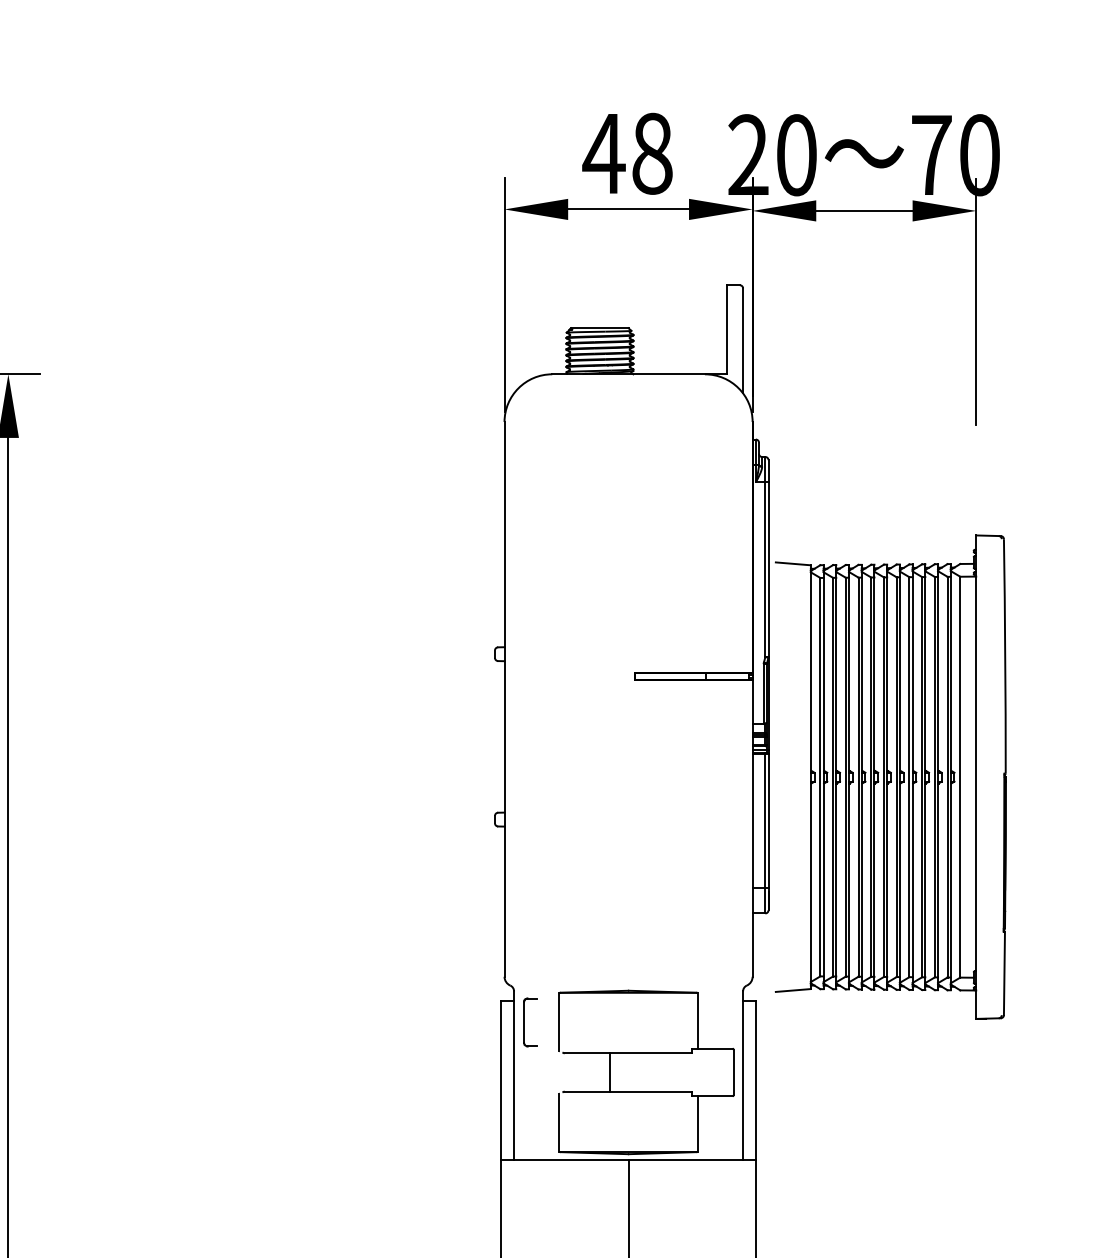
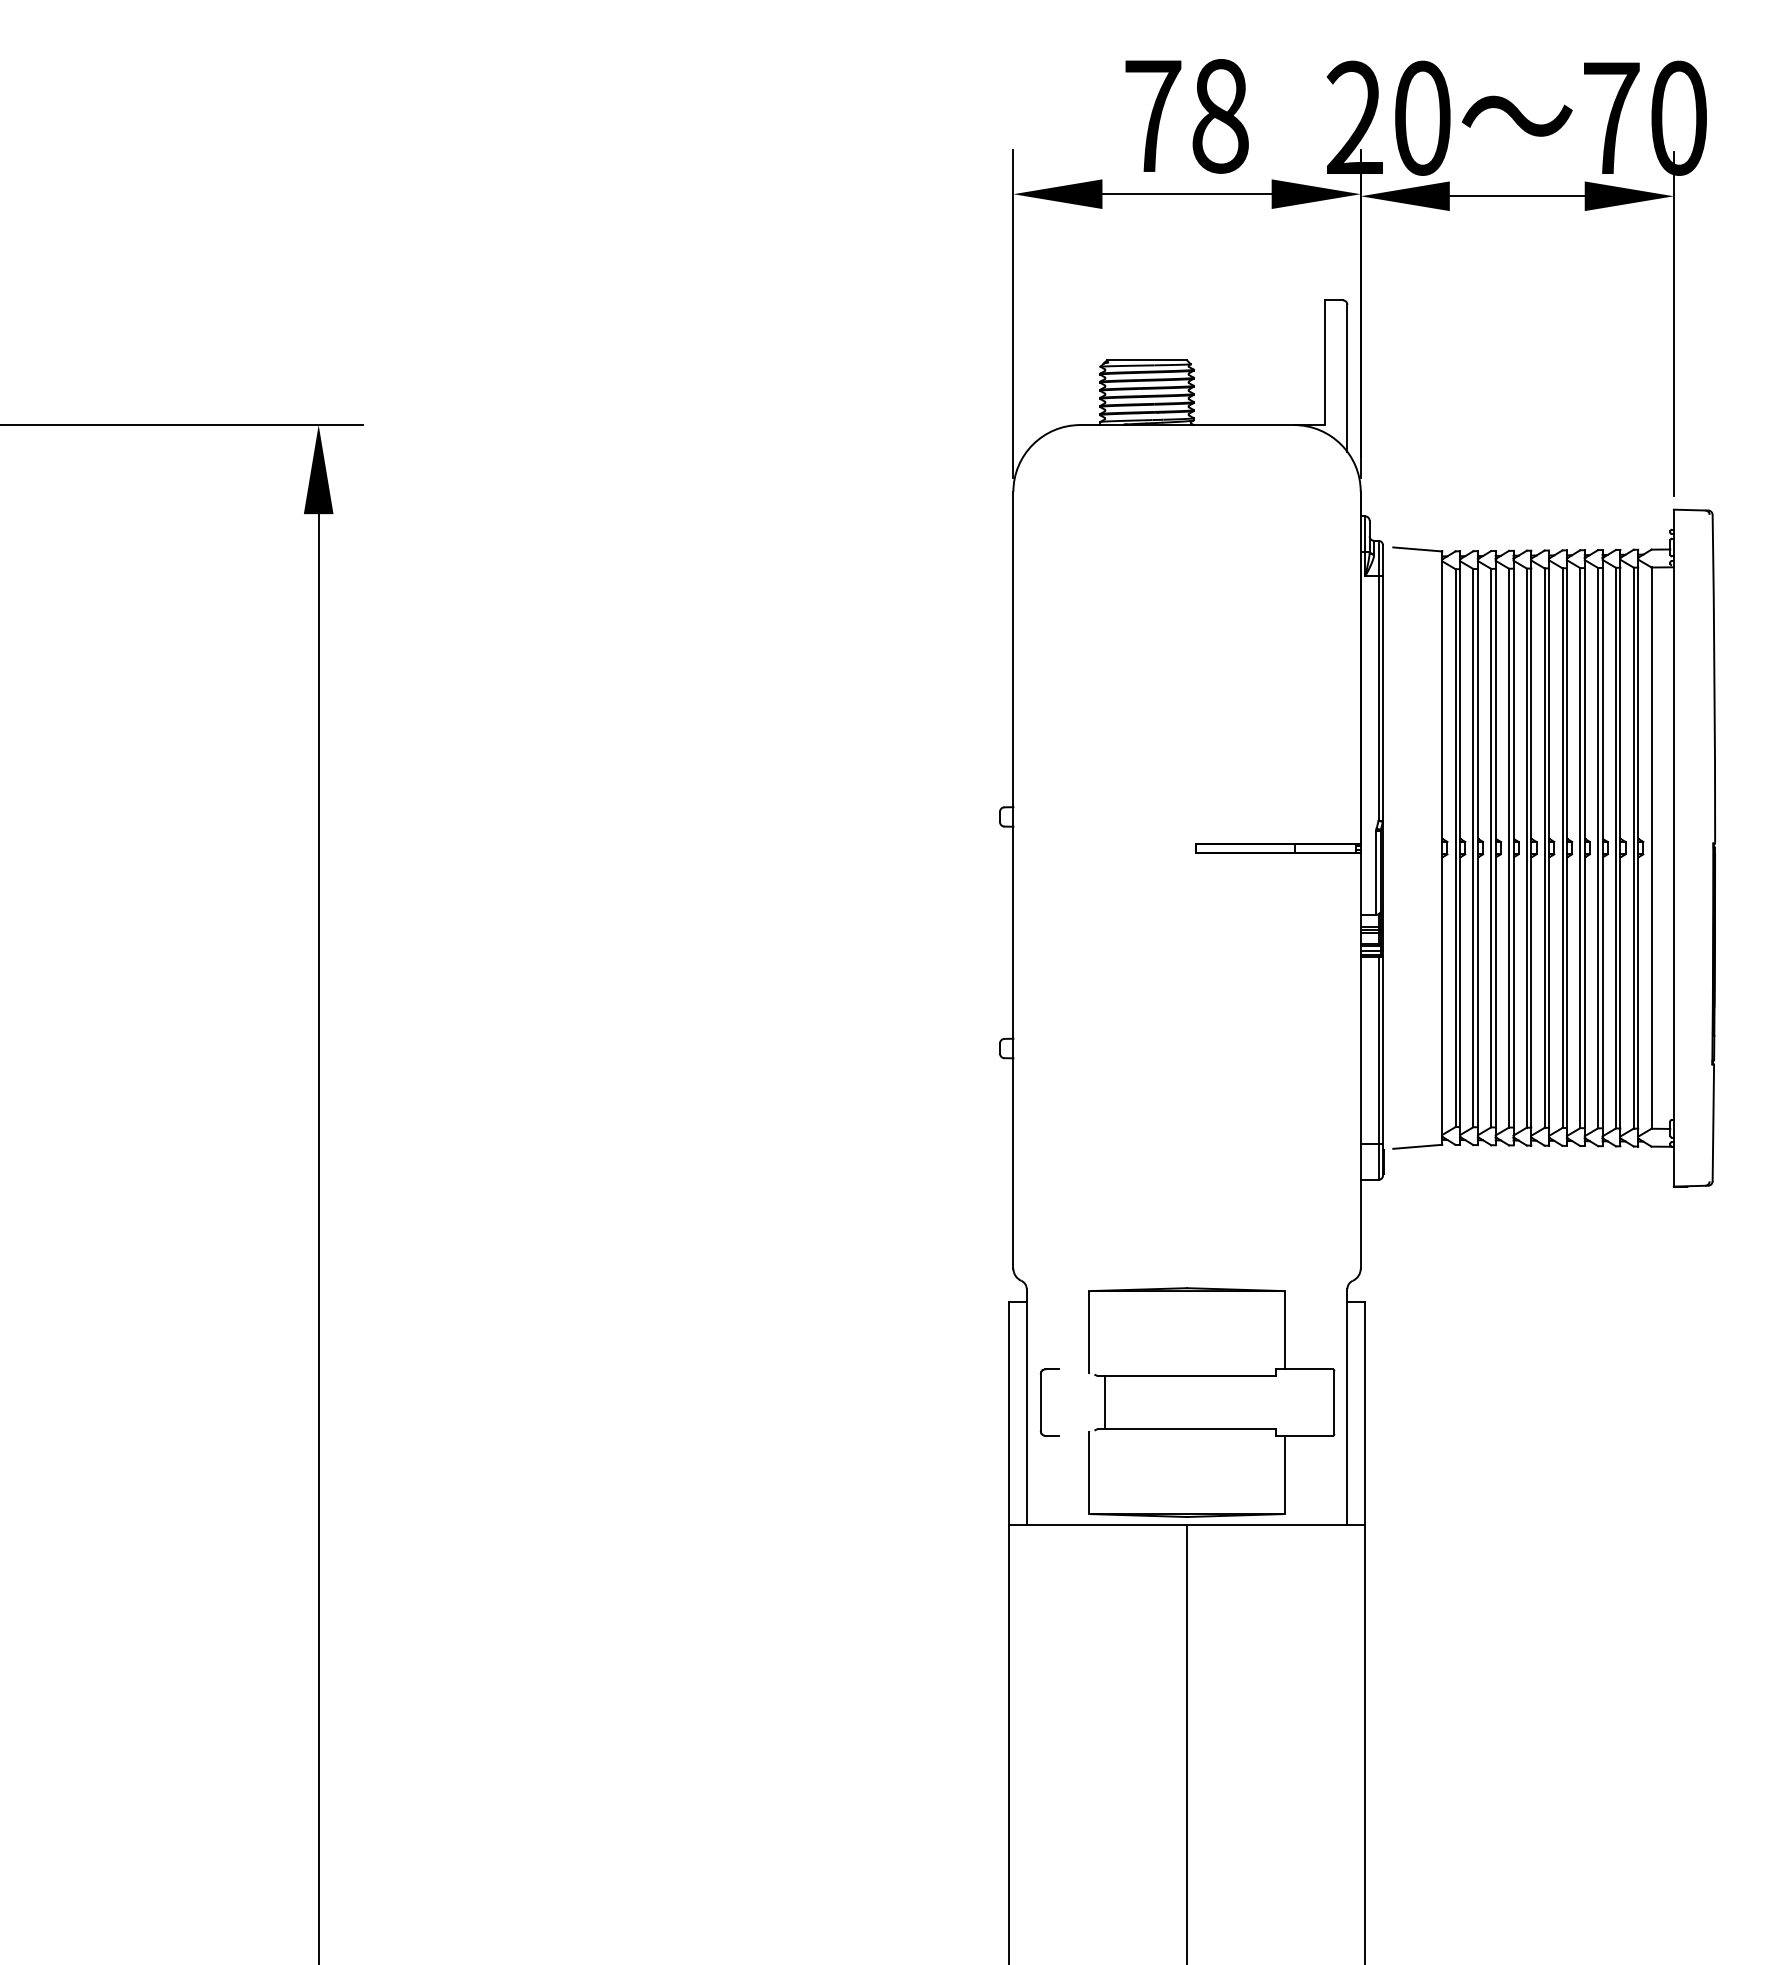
text: (603, 153) -> (1152, 115), 48 -> 78
part: (890, 776) -> (1553, 847), moved
part: (524, 1022) -> (1041, 1402), moved
line: (610, 1072) -> (1105, 1402), moved

